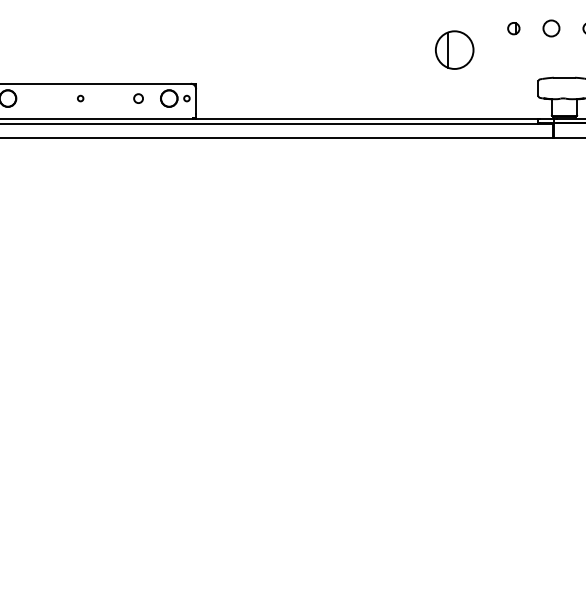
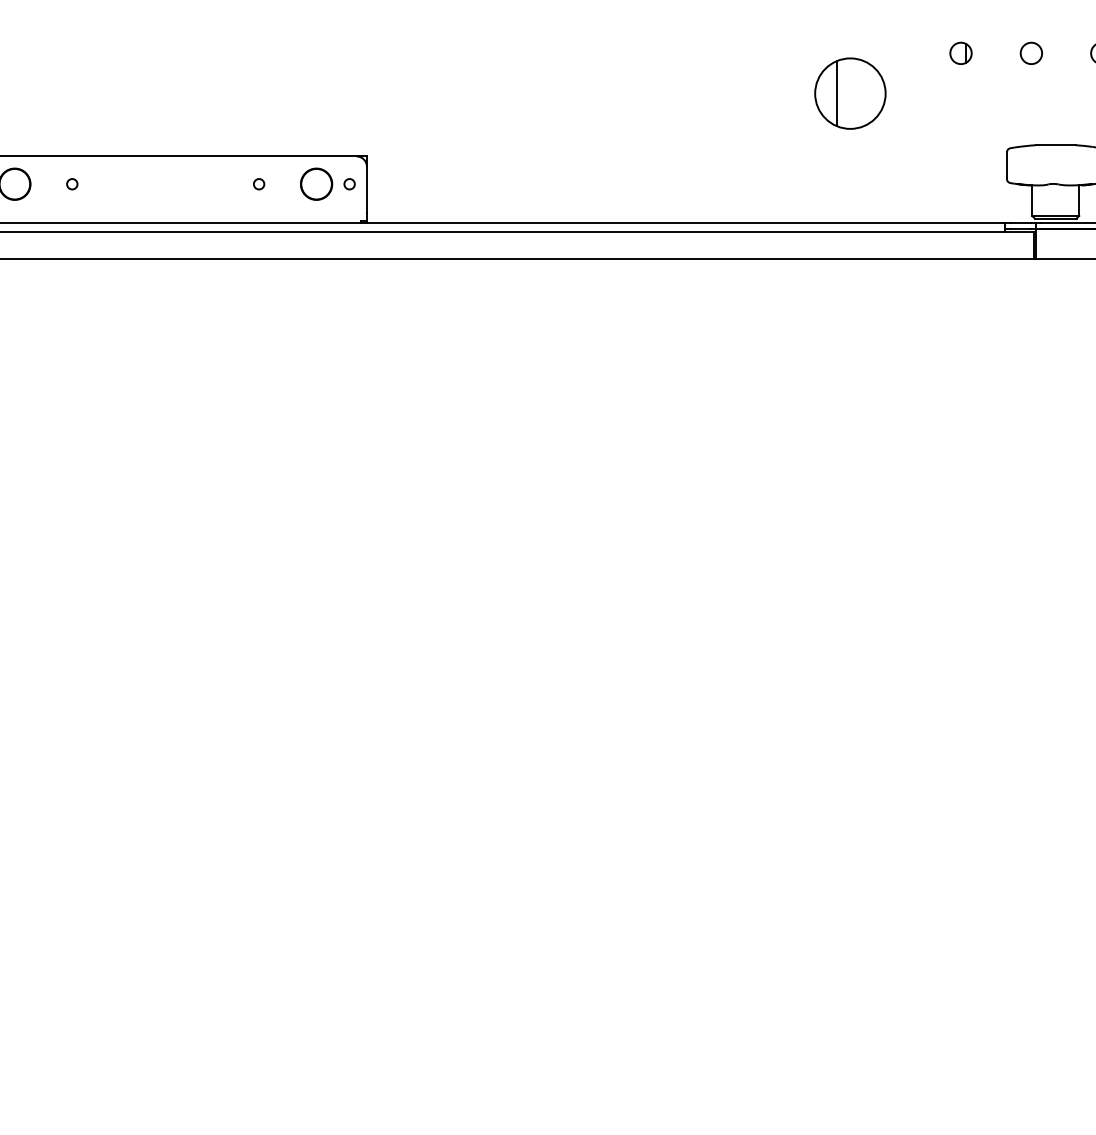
circle: (551, 28) -> (1031, 53), size x0.71
circle: (80, 98) -> (72, 184), moved
circle: (138, 98) -> (259, 184), size x0.62

